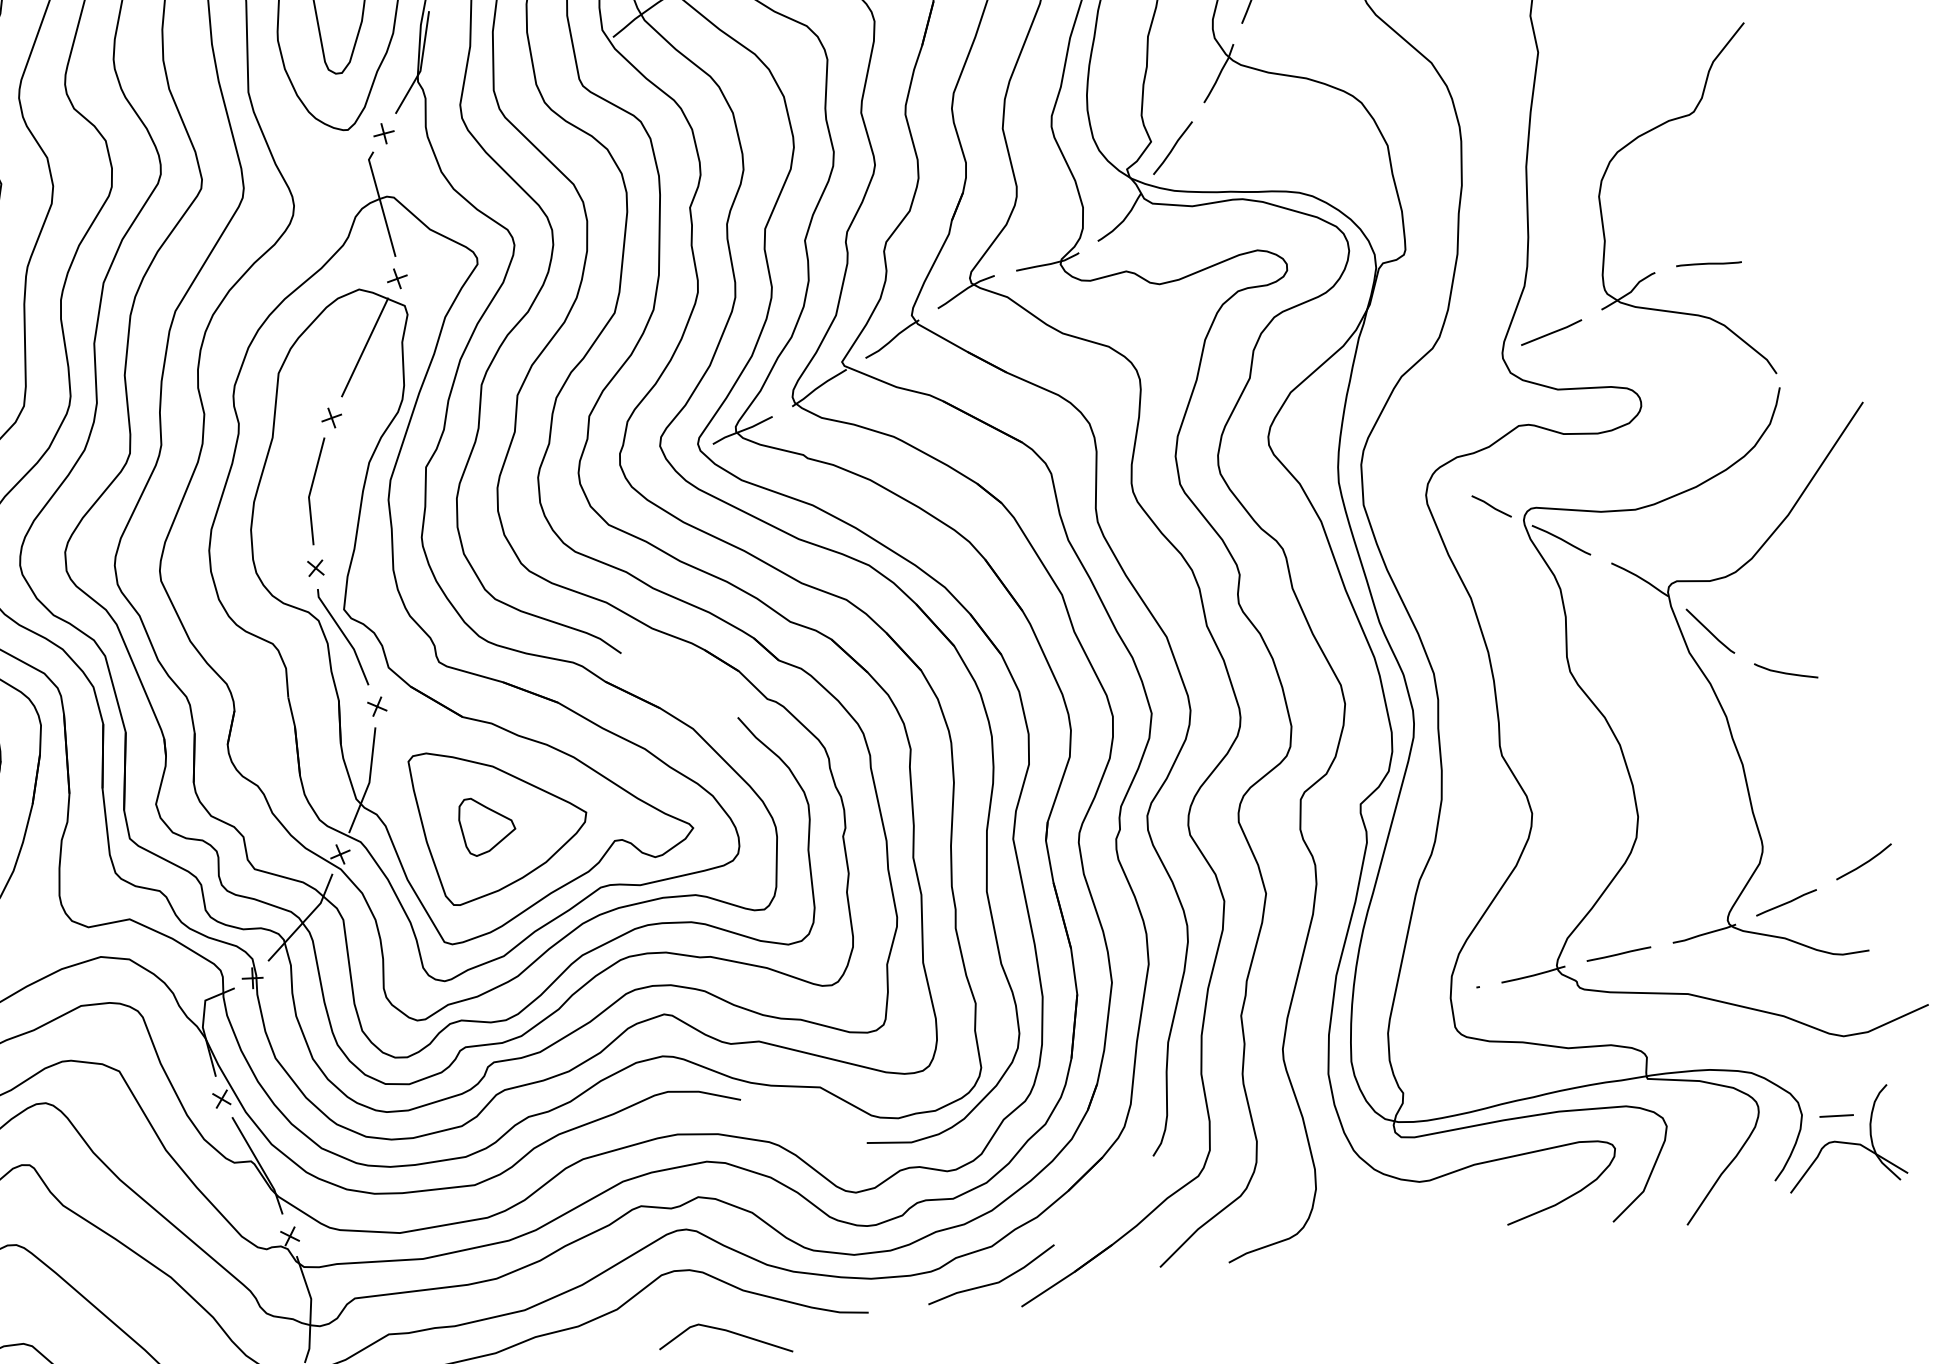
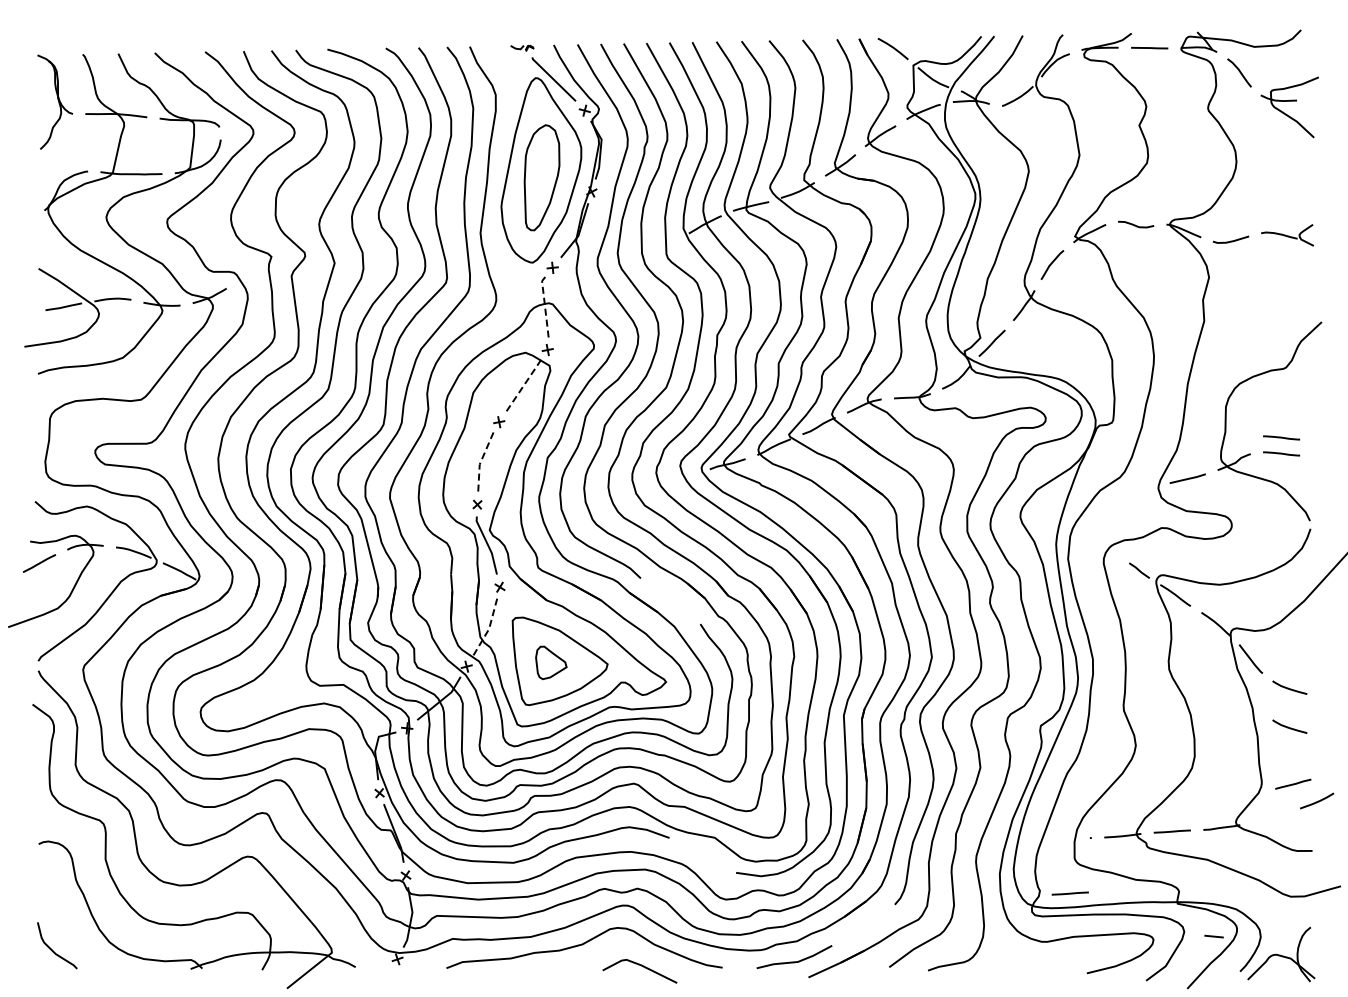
line: (379, 201) -> (544, 305), solid -> dashed
line: (1704, 235) -> (1281, 437), added
line: (366, 347) -> (524, 385), solid -> dashed
line: (309, 491) -> (480, 461), solid -> dashed
curve: (1794, 739) -> (1288, 726), added
line: (370, 783) -> (489, 629), solid -> dashed
line: (1786, 901) -> (1293, 783), moved
line: (1455, 1089) -> (1069, 893), added
line: (1835, 1115) -> (1213, 936), moved

